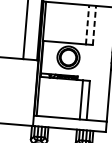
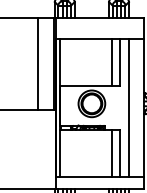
line: (87, 24) -> (111, 62), dashed -> solid
line: (94, 25) -> (119, 62), dashed -> solid
line: (99, 63) -> (129, 107), added

